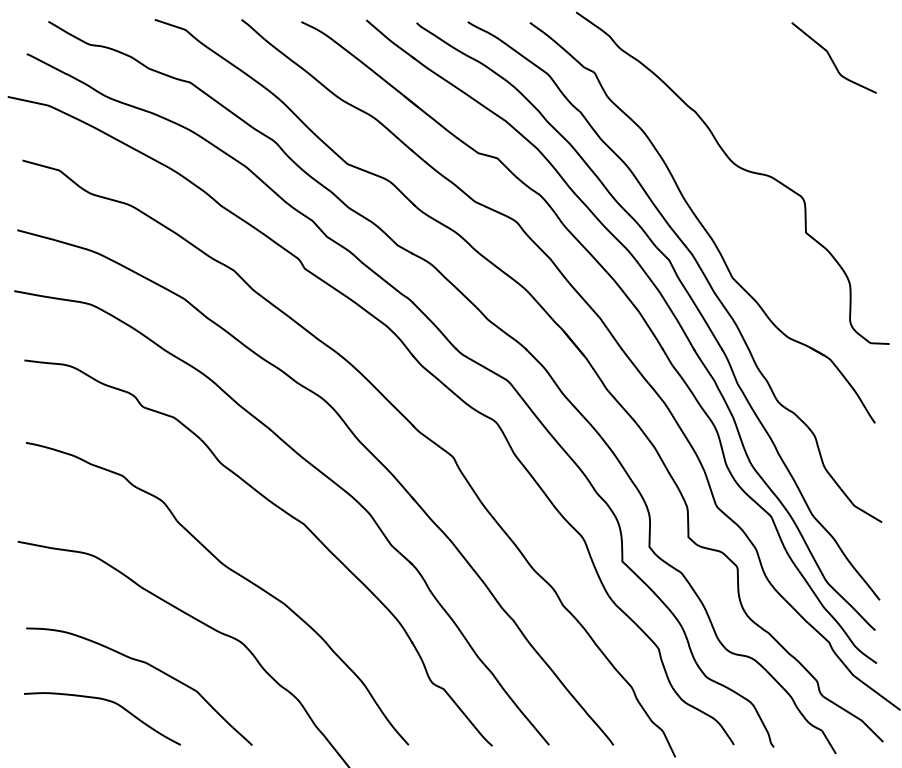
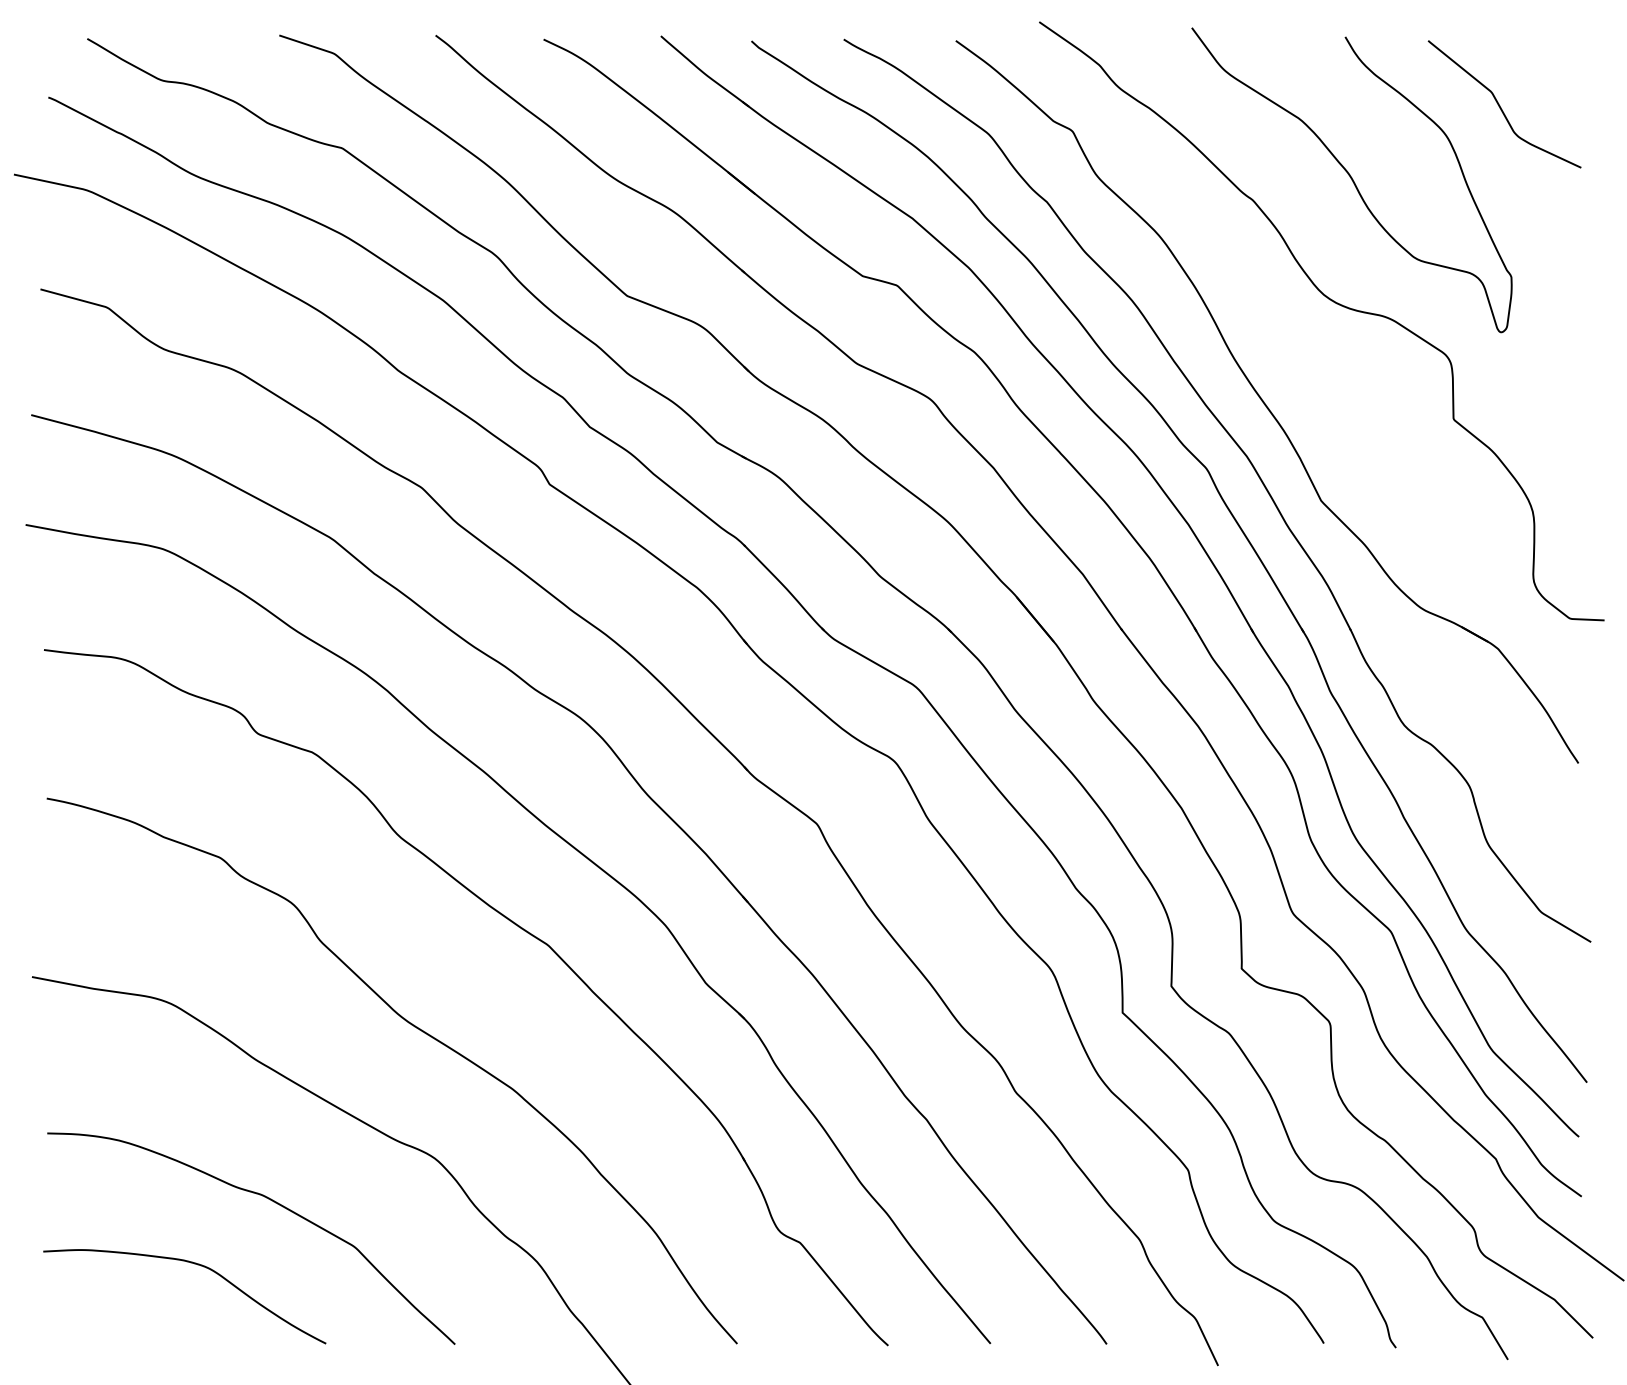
curve: (749, 100) -> (1351, 181), added

